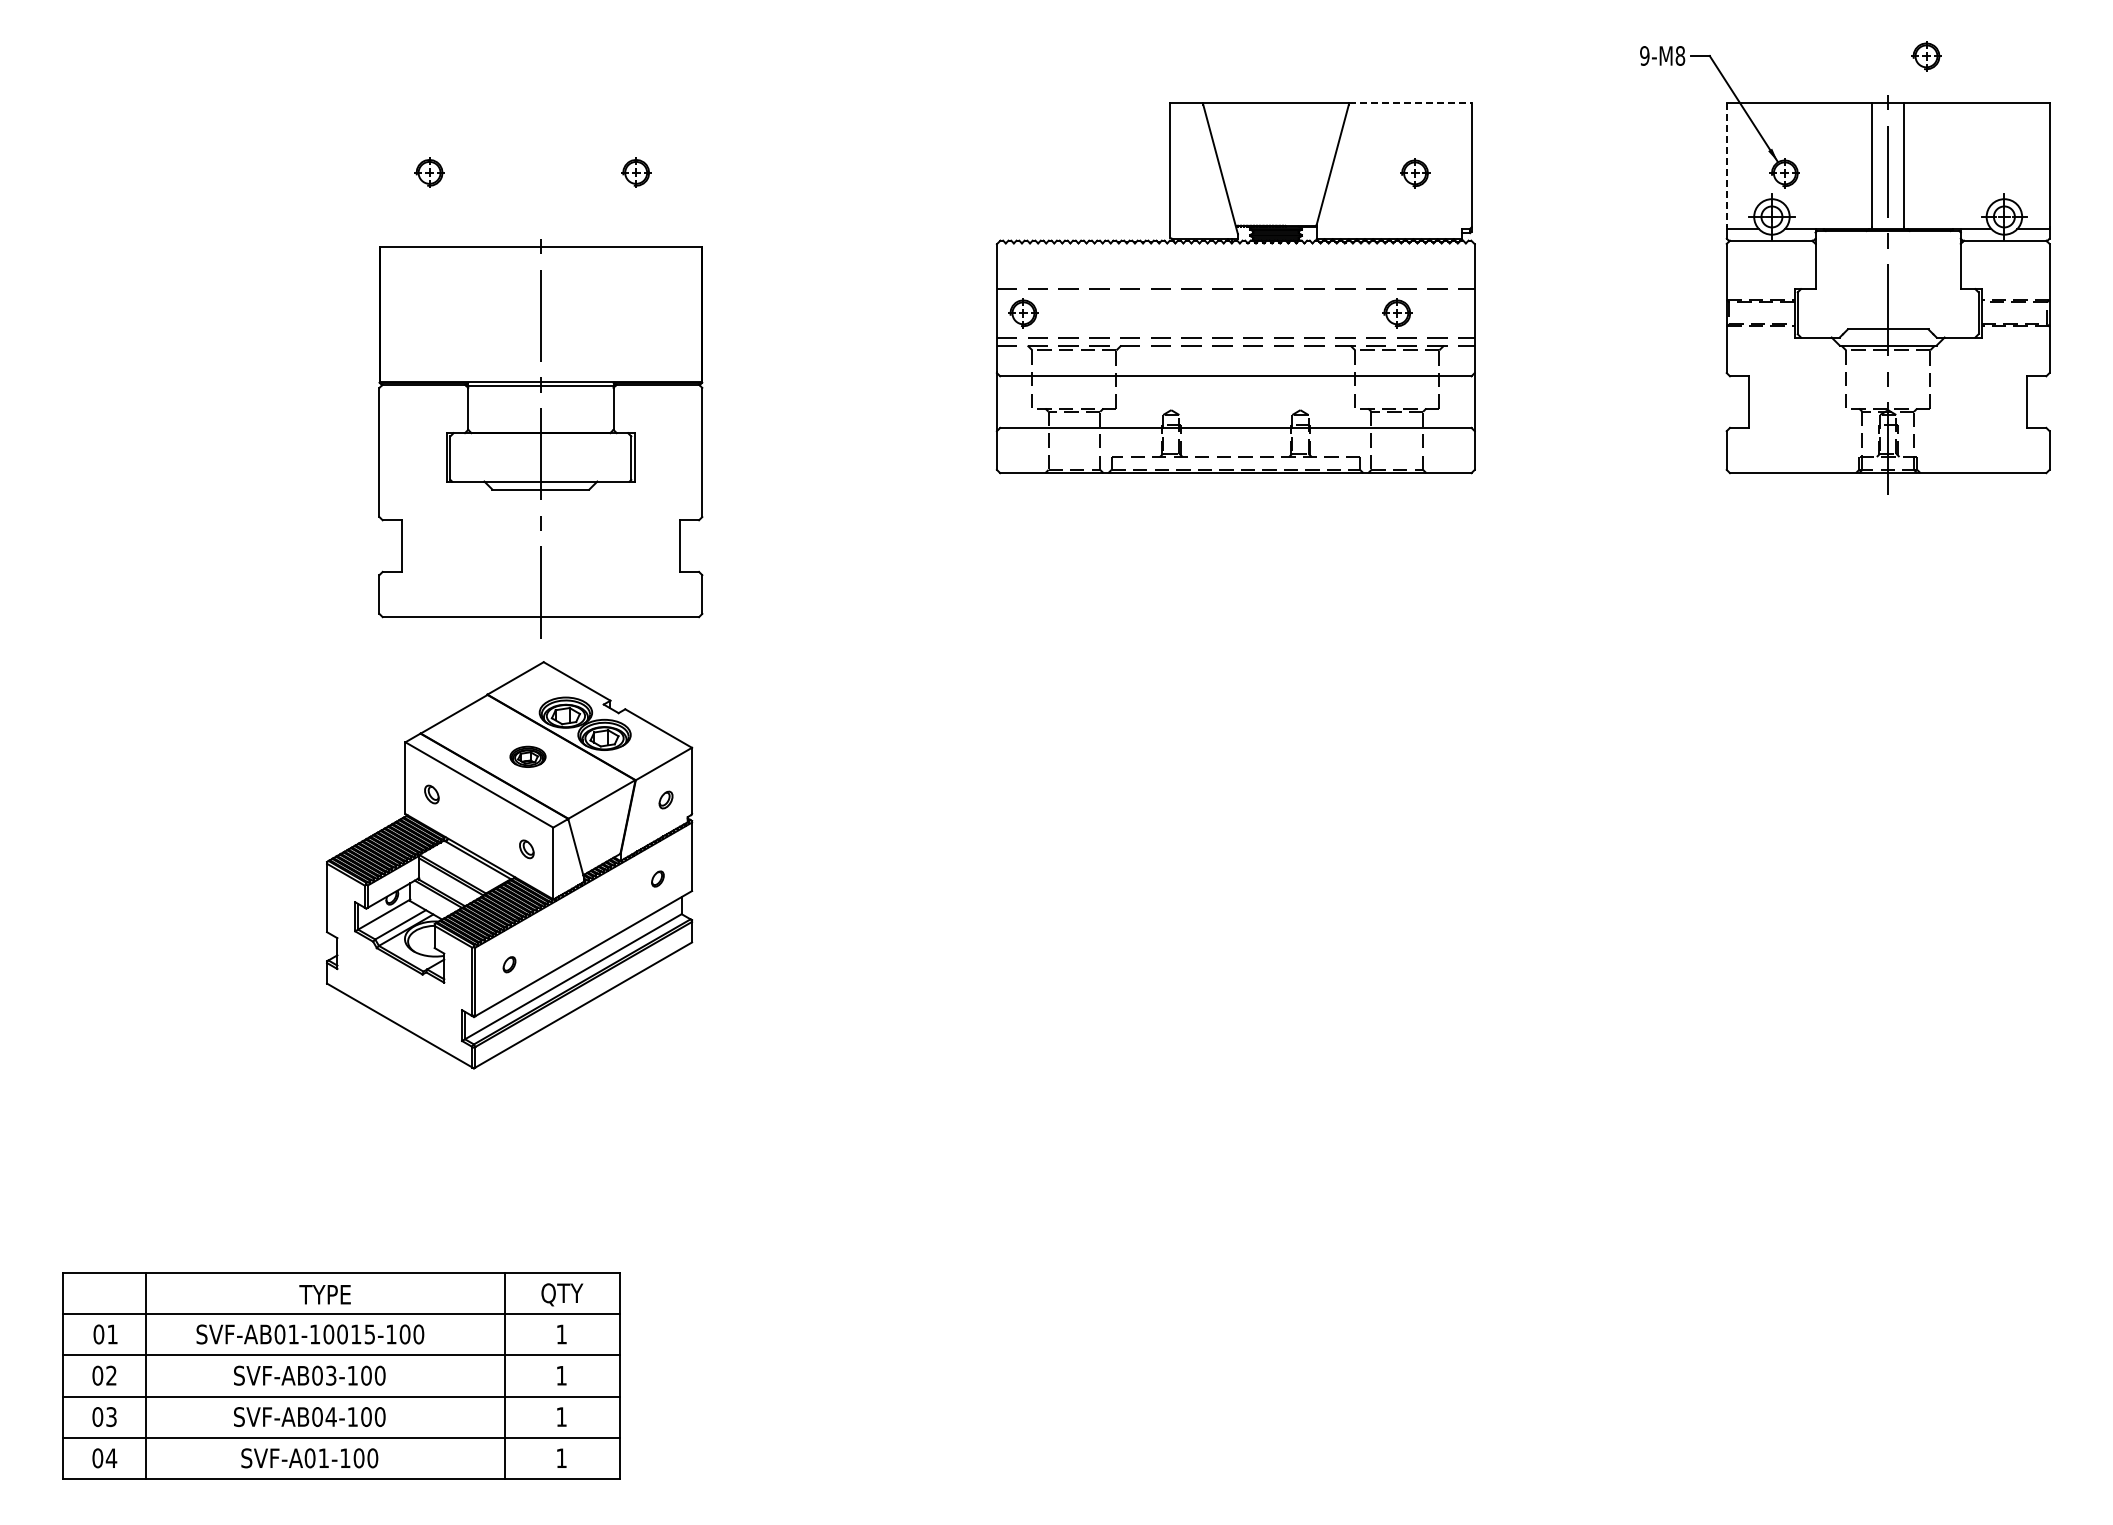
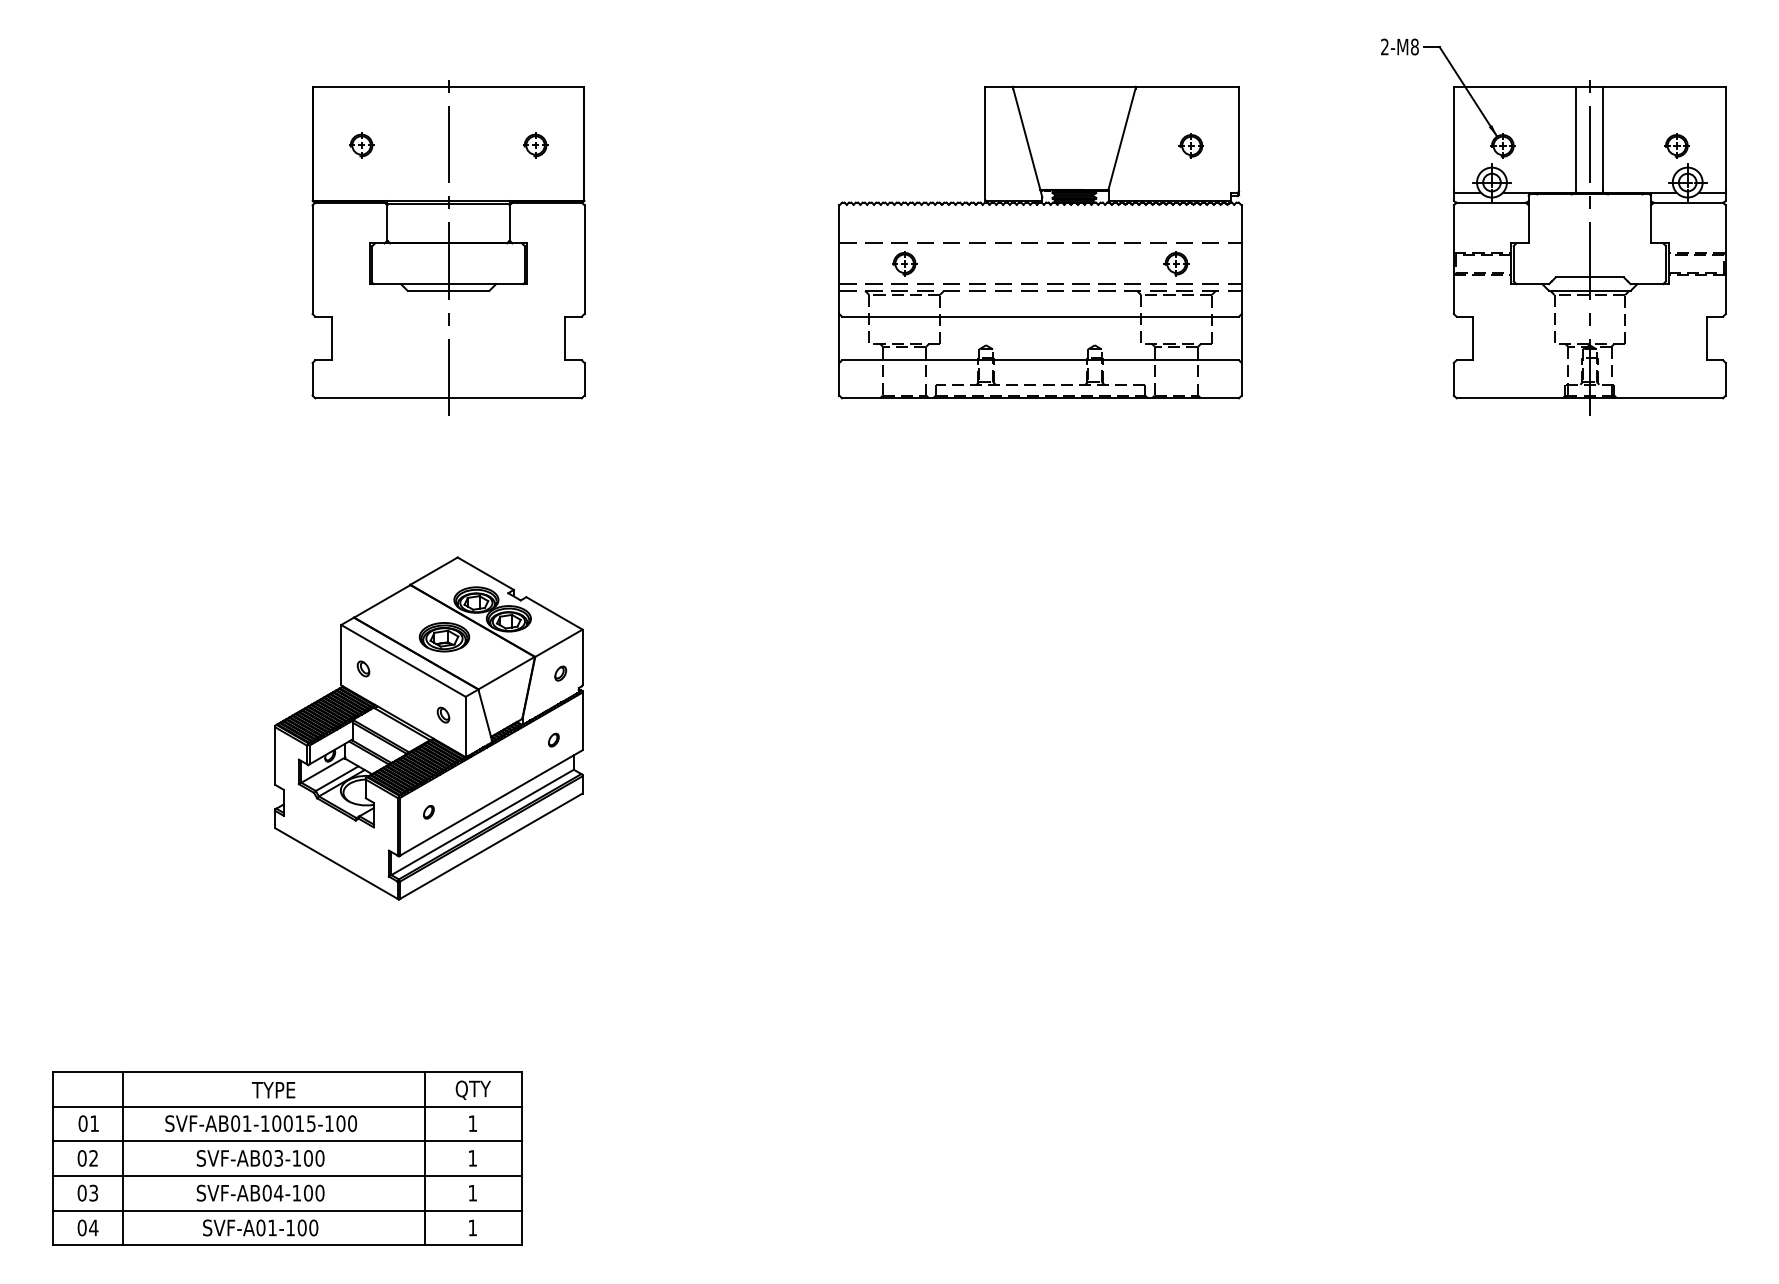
text: (1644, 55) -> (1384, 46), 9-M8 -> 2-M8
part: (1926, 56) -> (1676, 146), moved
line: (1410, 103) -> (1187, 87), dashed -> solid
line: (1726, 165) -> (1453, 139), dashed -> solid
part: (1023, 313) -> (904, 263), moved
part: (540, 438) -> (448, 247), moved
part: (527, 756) -> (444, 636), size x1.67

